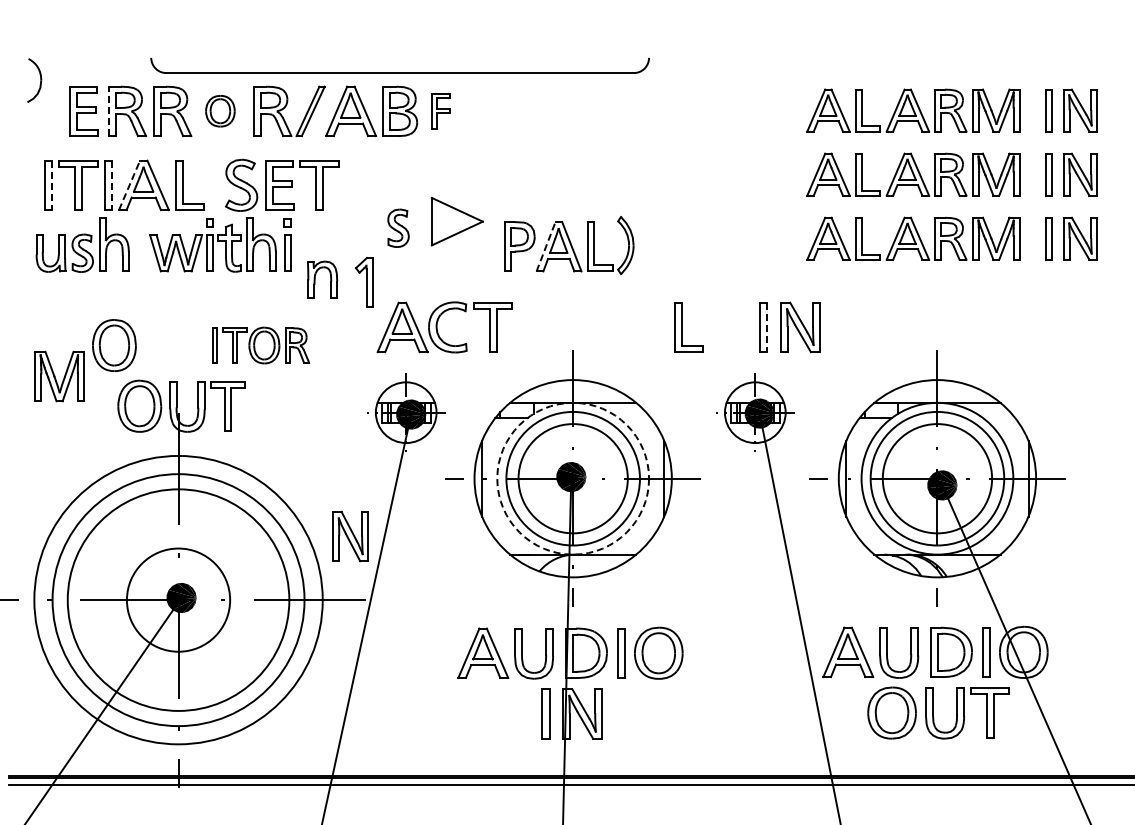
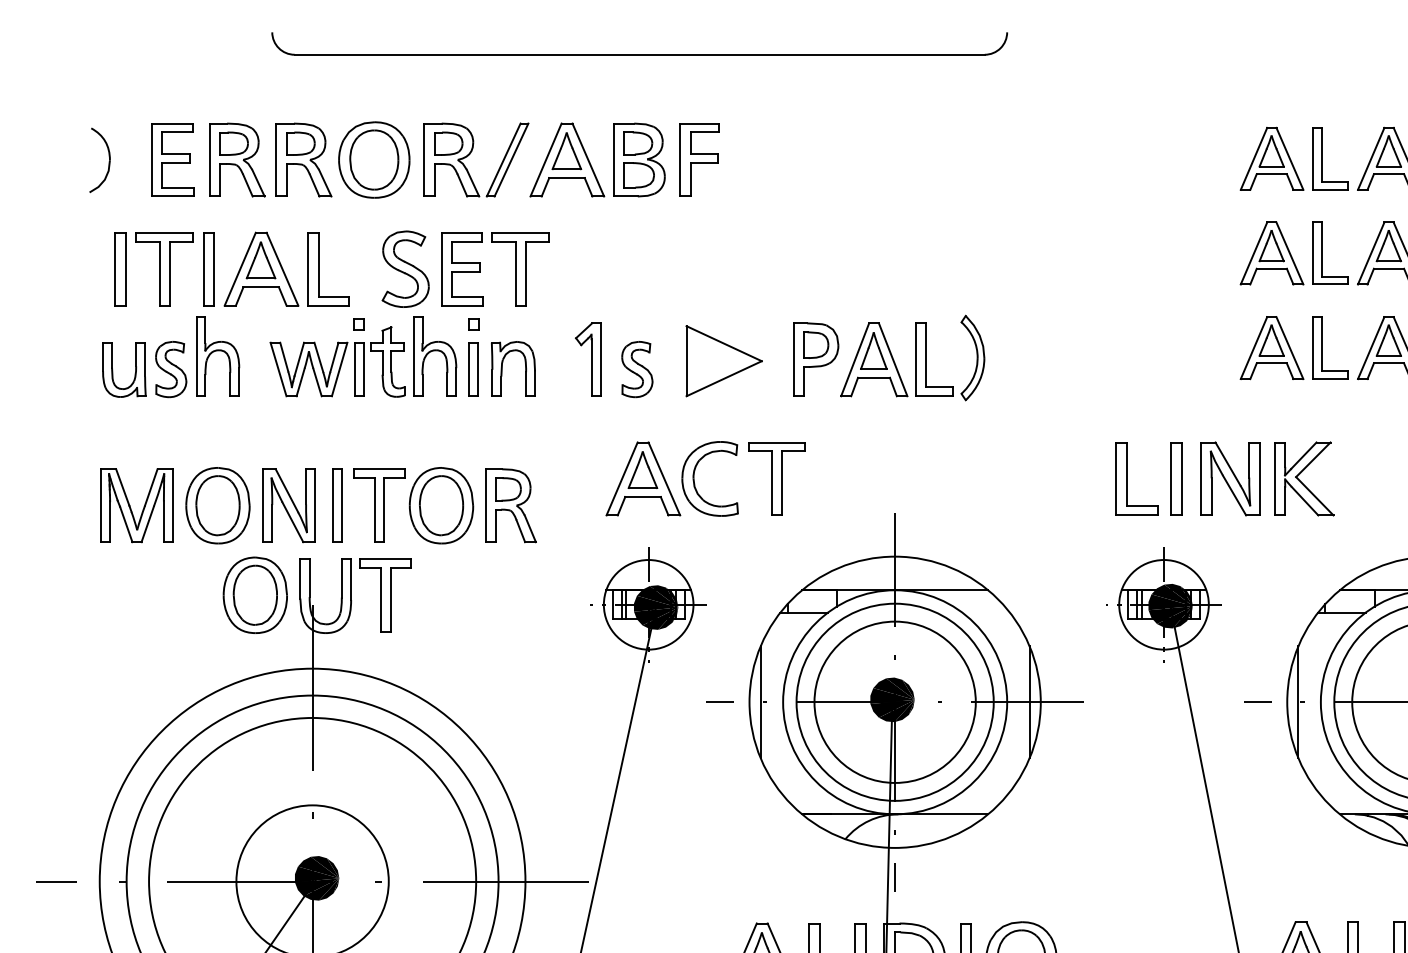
part: (399, 72) -> (638, 53), moved
part: (34, 80) -> (99, 160), moved
part: (220, 110) -> (374, 158), size x1.67
line: (108, 111) -> (209, 160), dashed -> solid
part: (440, 111) -> (699, 160), size x1.43
line: (51, 185) -> (125, 269), dashed -> solid
line: (111, 185) -> (213, 269), dashed -> solid
line: (129, 185) -> (240, 269), dashed -> solid
part: (456, 221) -> (722, 360), moved
part: (398, 227) -> (637, 368), moved
line: (546, 246) -> (855, 359), dashed -> solid
part: (315, 279) -> (502, 368), moved
part: (364, 282) -> (588, 359), moved
part: (688, 327) -> (1136, 479), moved
line: (767, 327) -> (1182, 479), dashed -> solid
part: (850, 327) -> (1304, 479), added
part: (260, 345) -> (433, 505), size x1.43
part: (59, 376) -> (136, 505), moved
circle: (573, 478) -> (895, 701), dashed -> solid
part: (350, 536) -> (288, 505), moved

